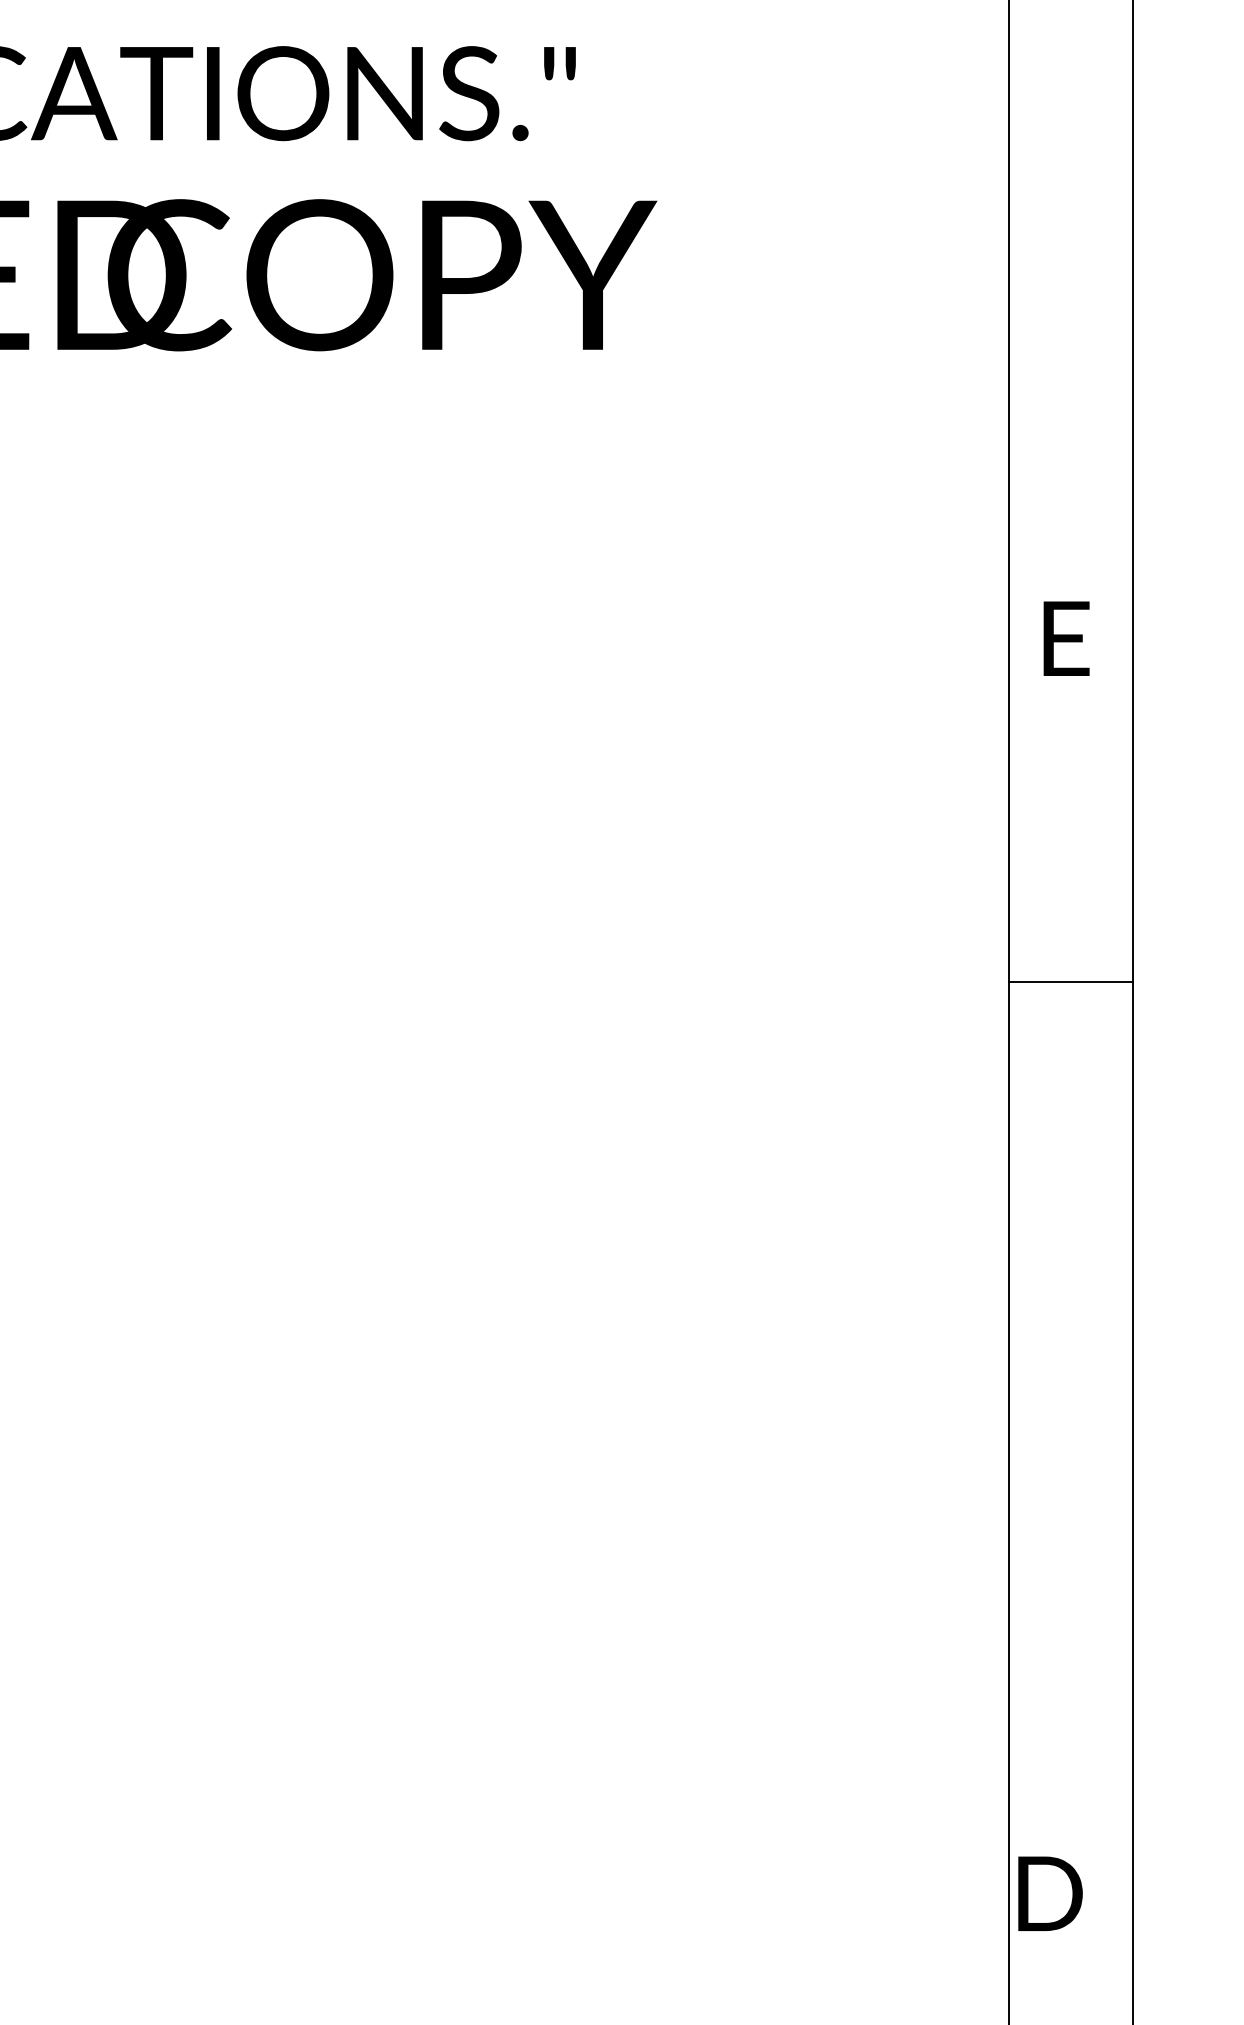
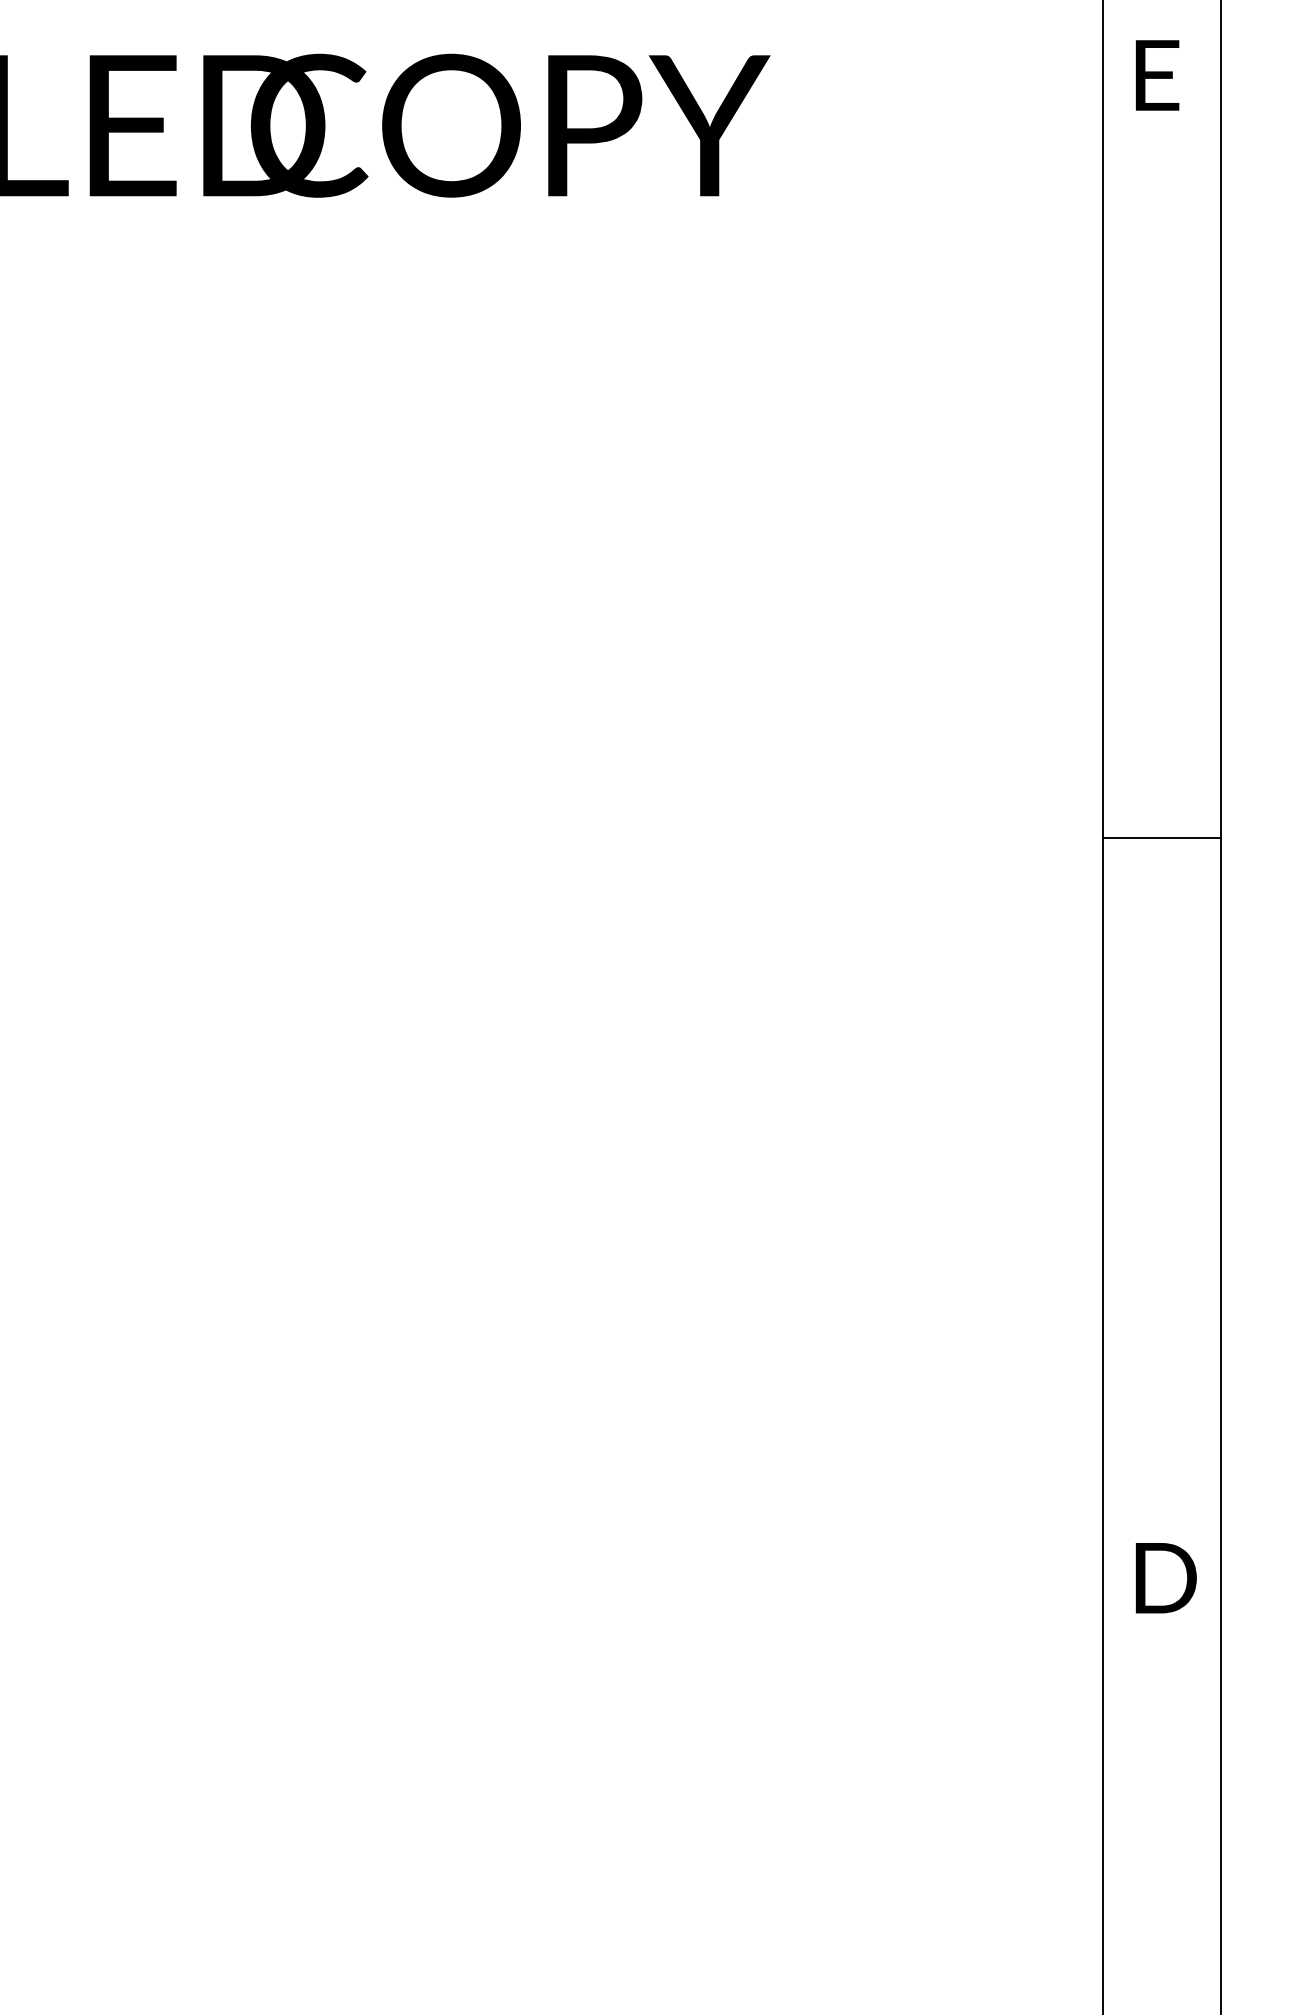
text: (1066, 638) -> (1157, 75), moved
line: (1070, 982) -> (1161, 838), moved
text: (1049, 1894) -> (1165, 1578), moved

